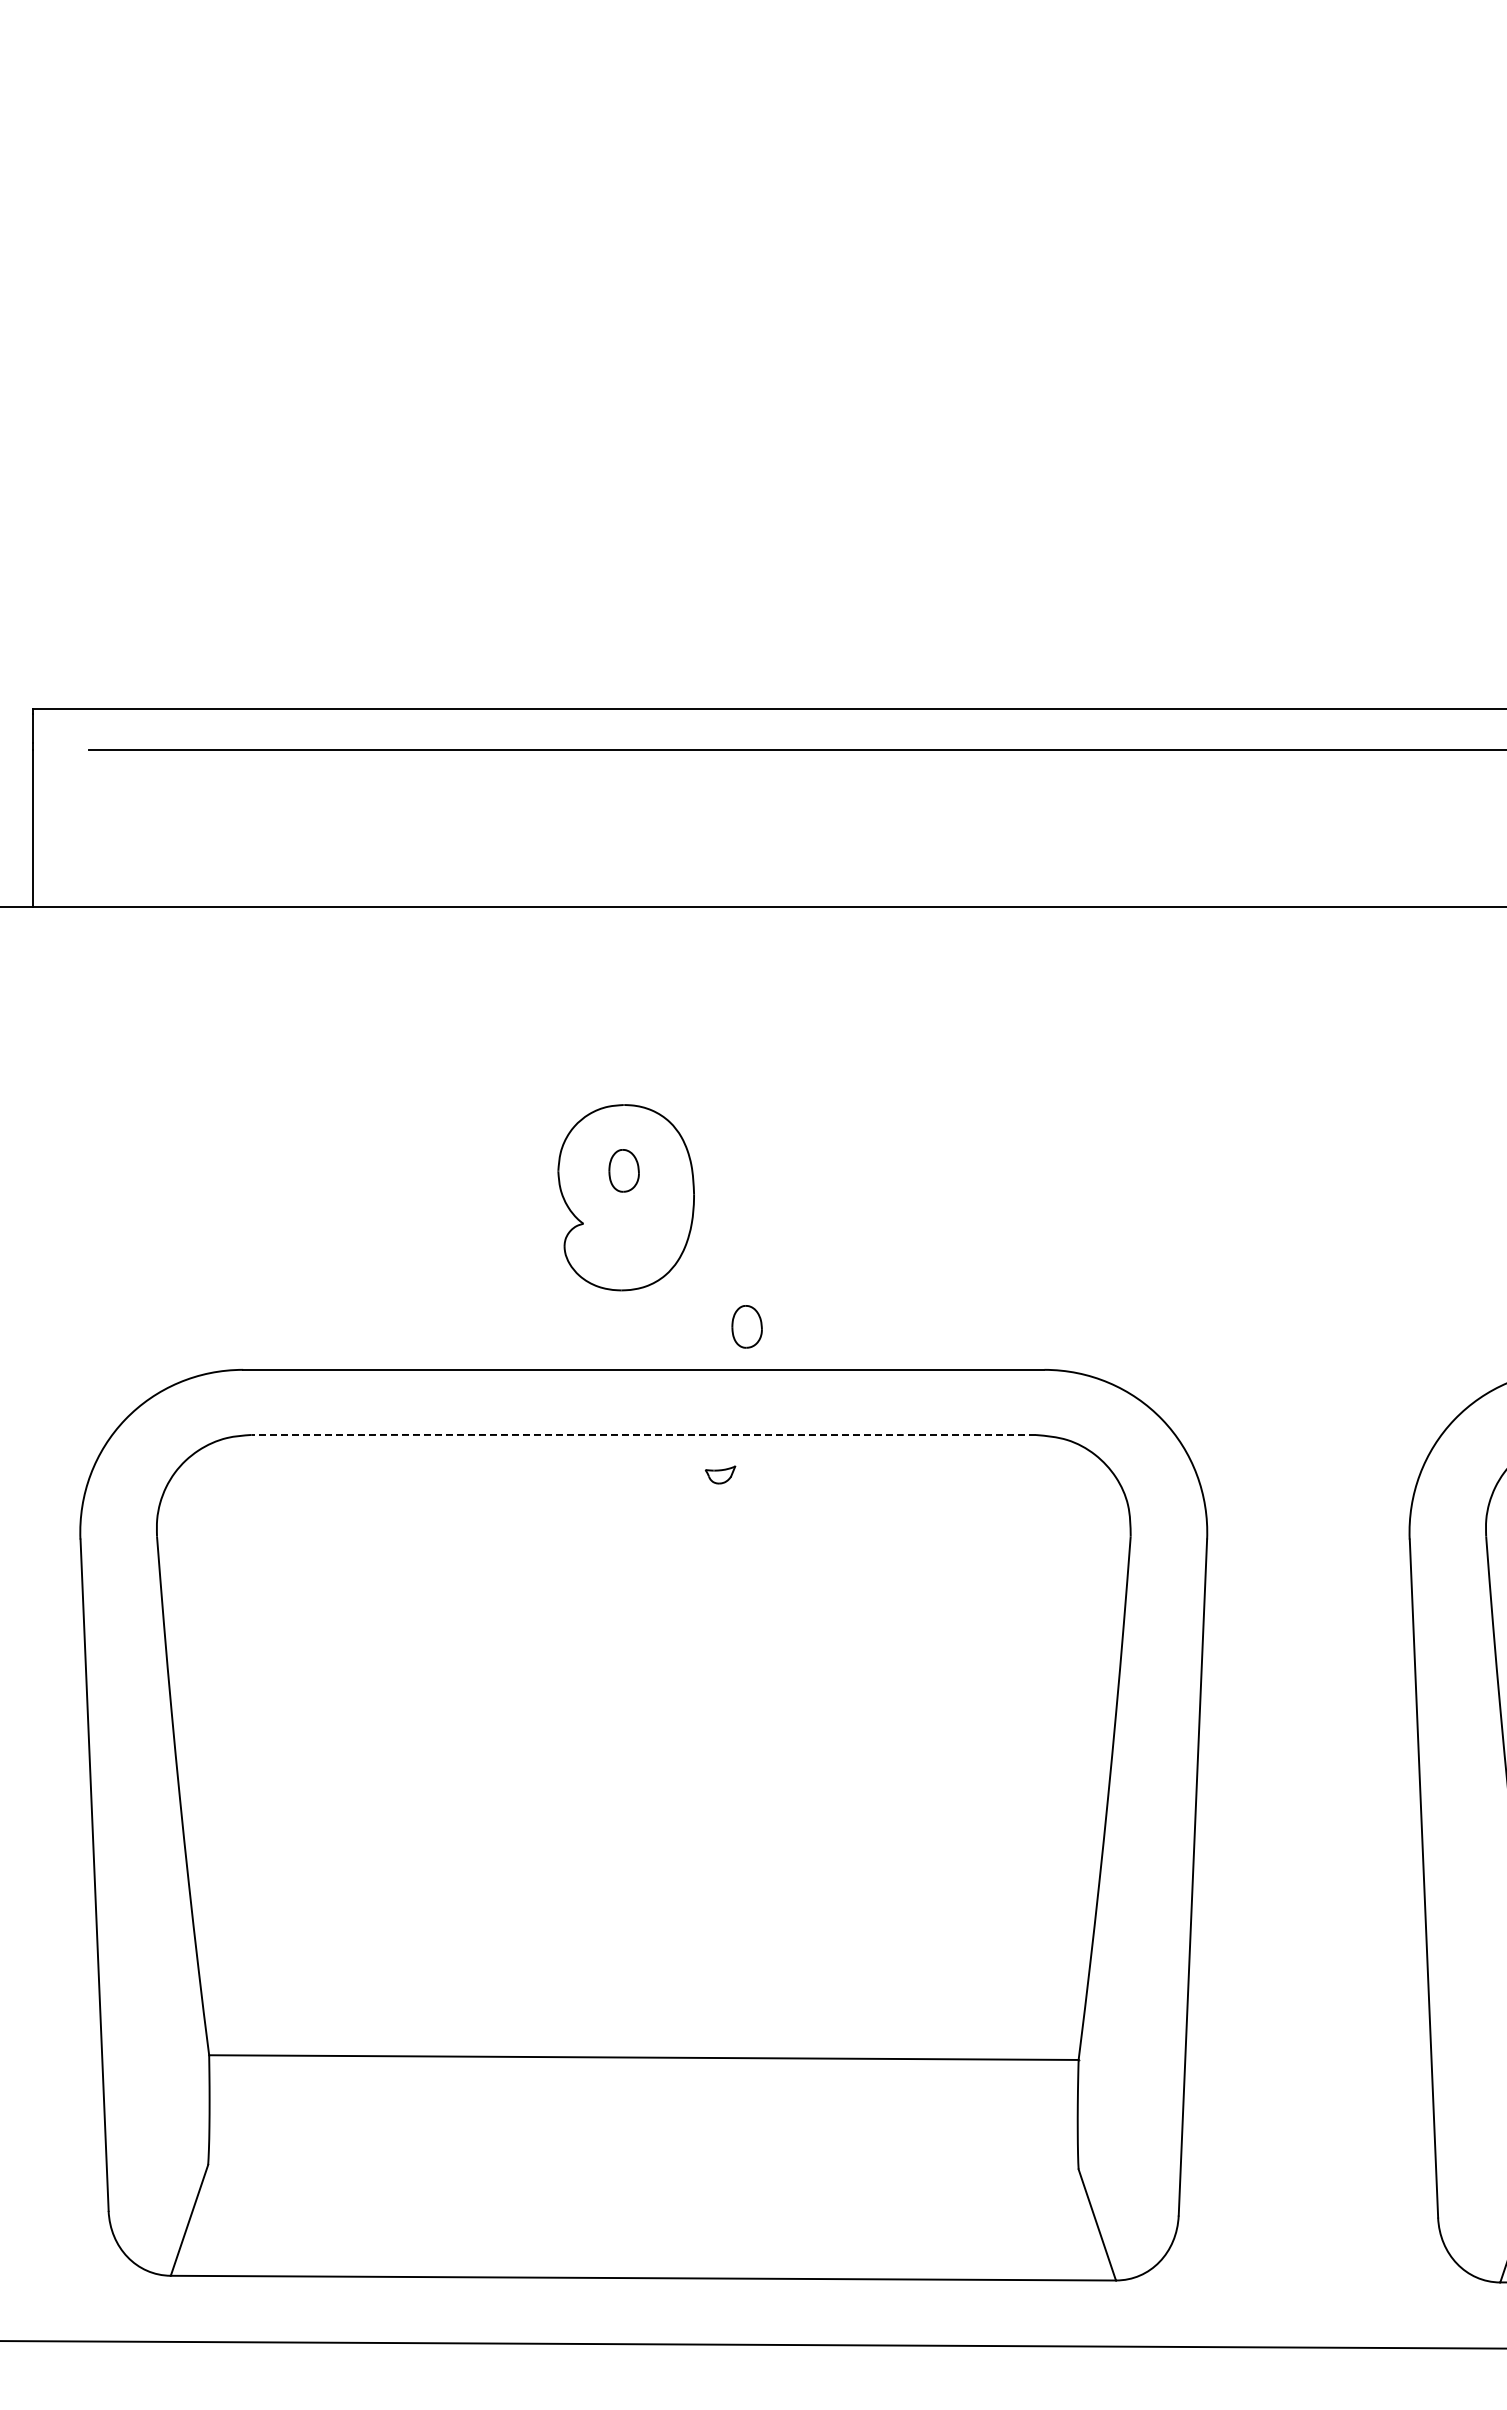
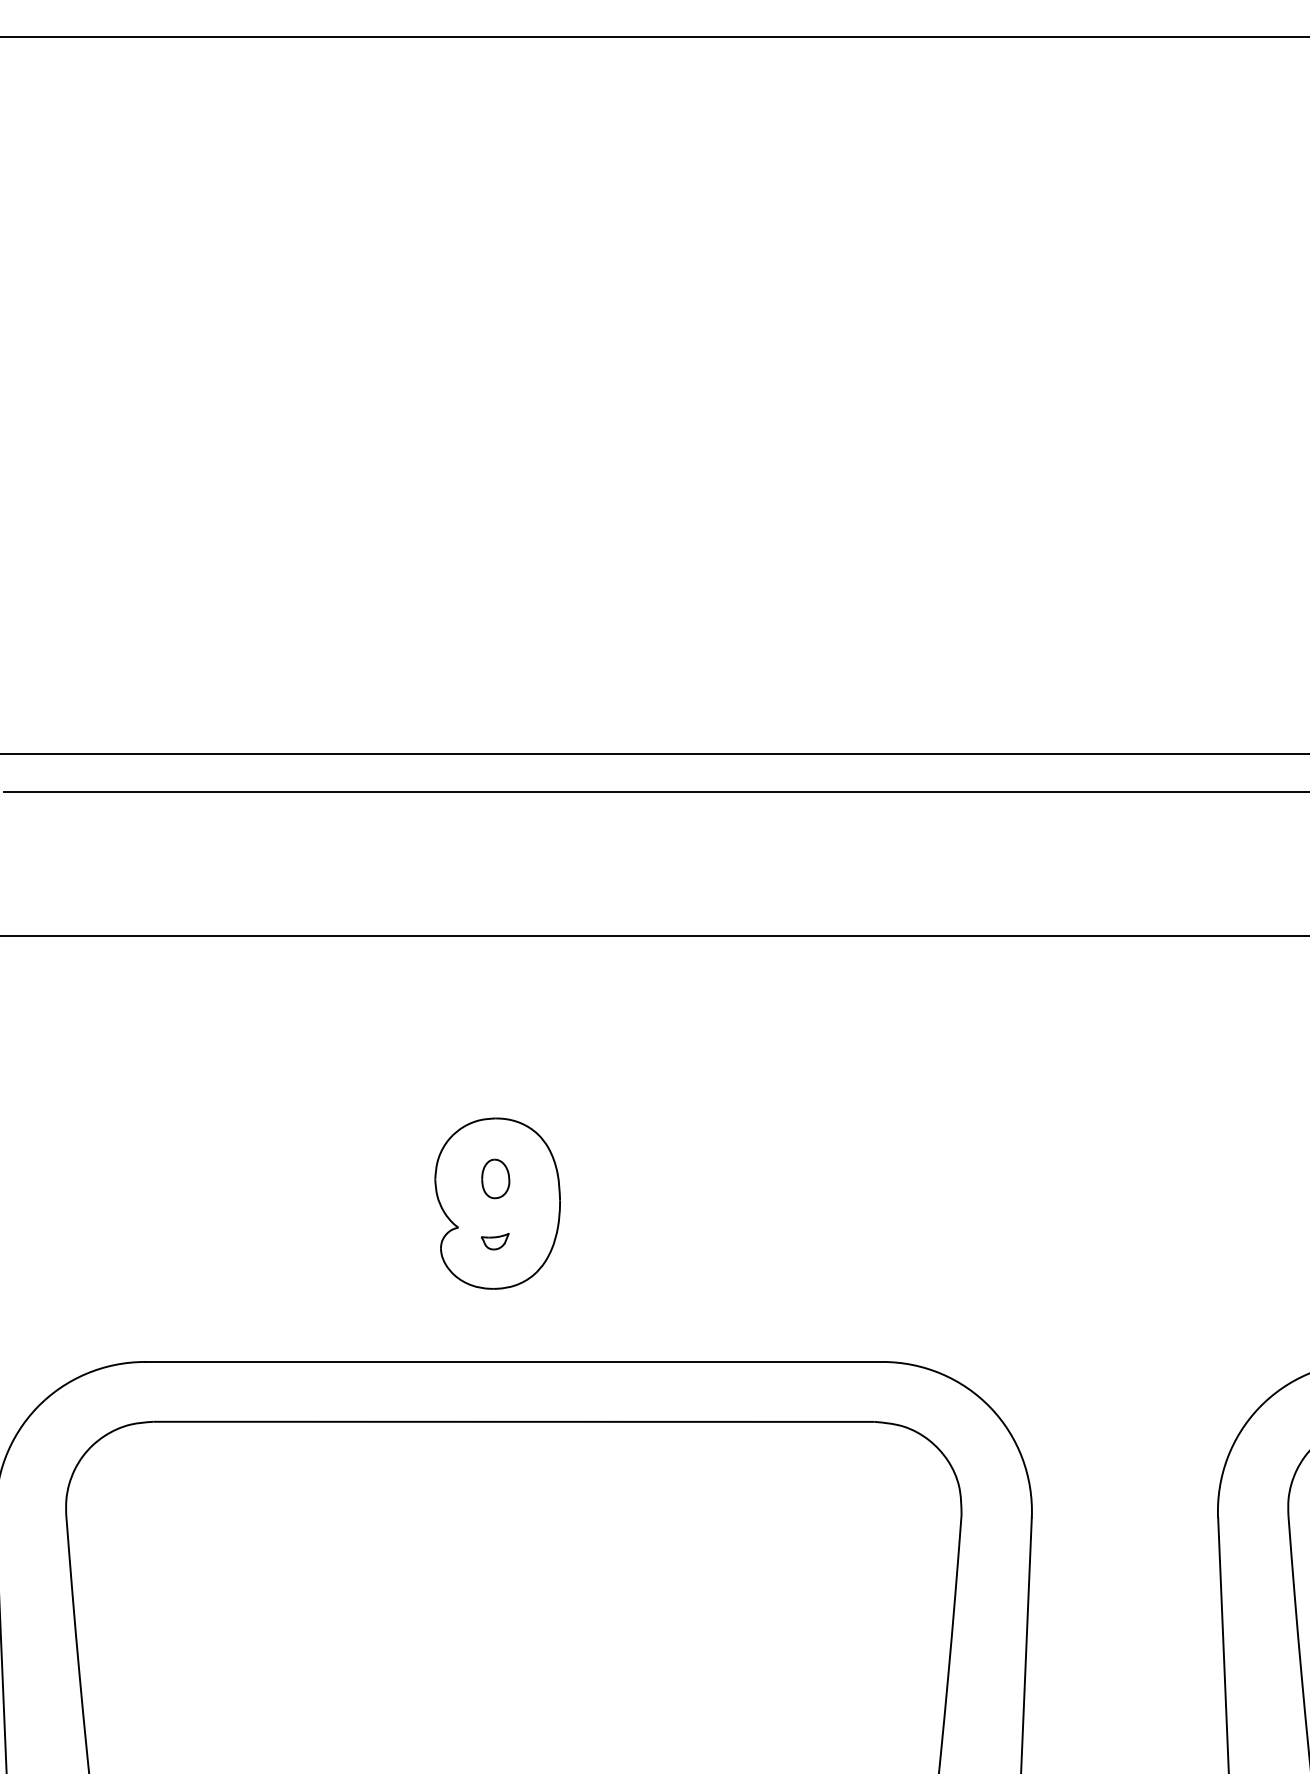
part: (746, 1326) -> (608, 1322), removed
line: (644, 1434) -> (514, 1421), dashed -> solid
part: (720, 1474) -> (495, 1241), moved

